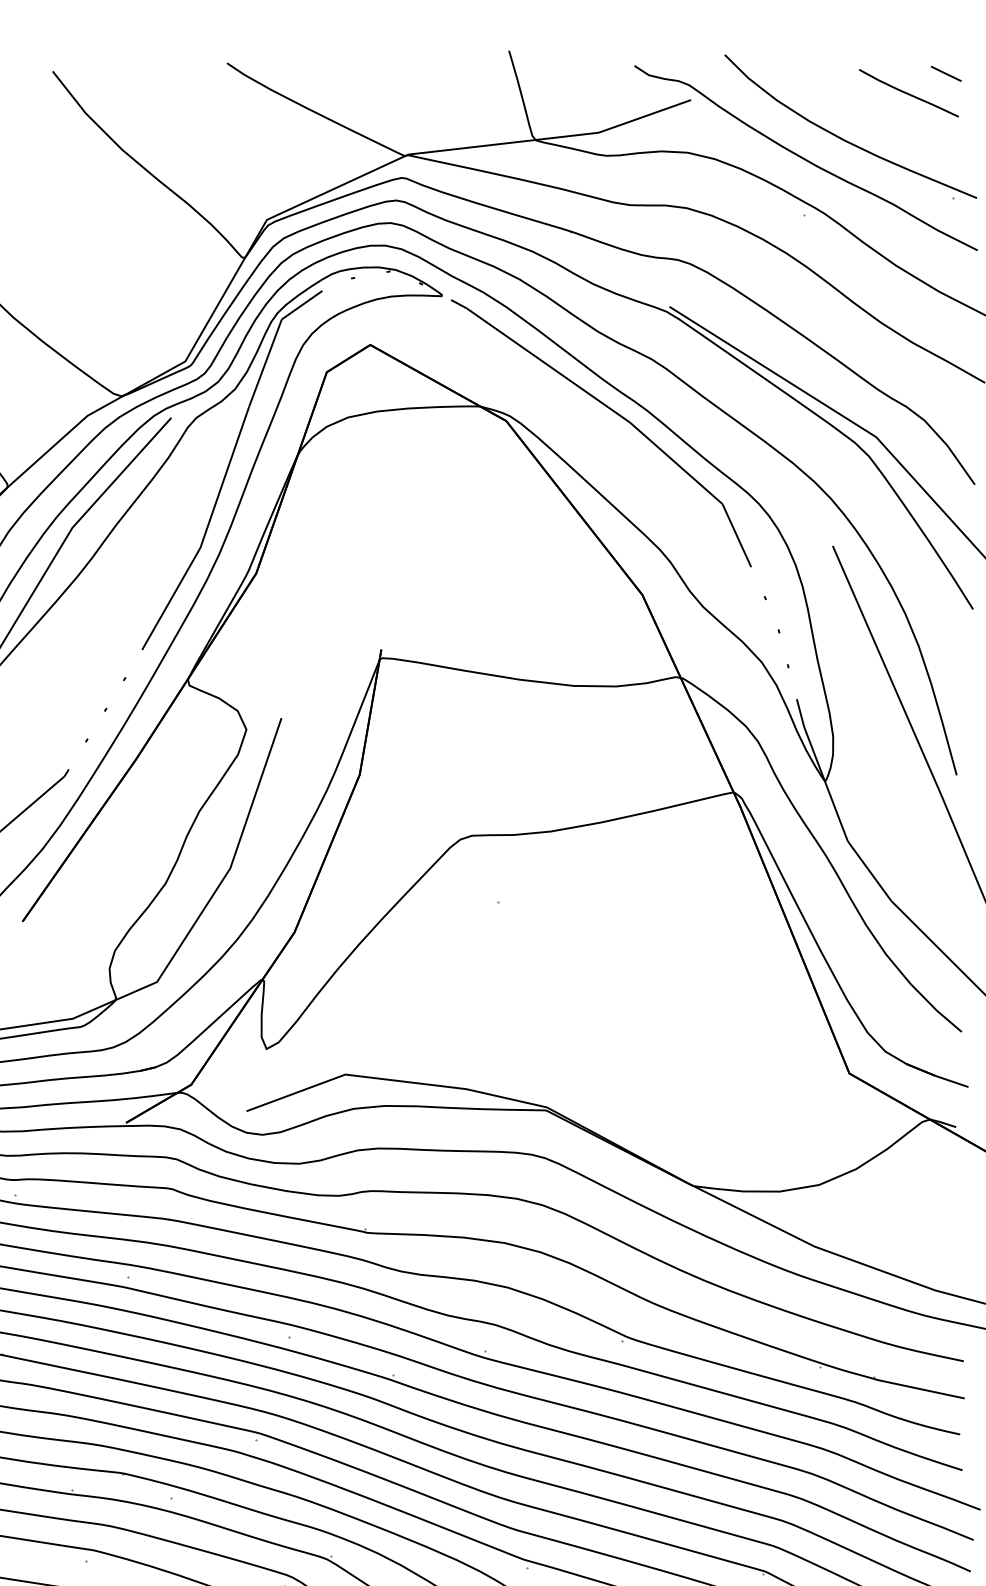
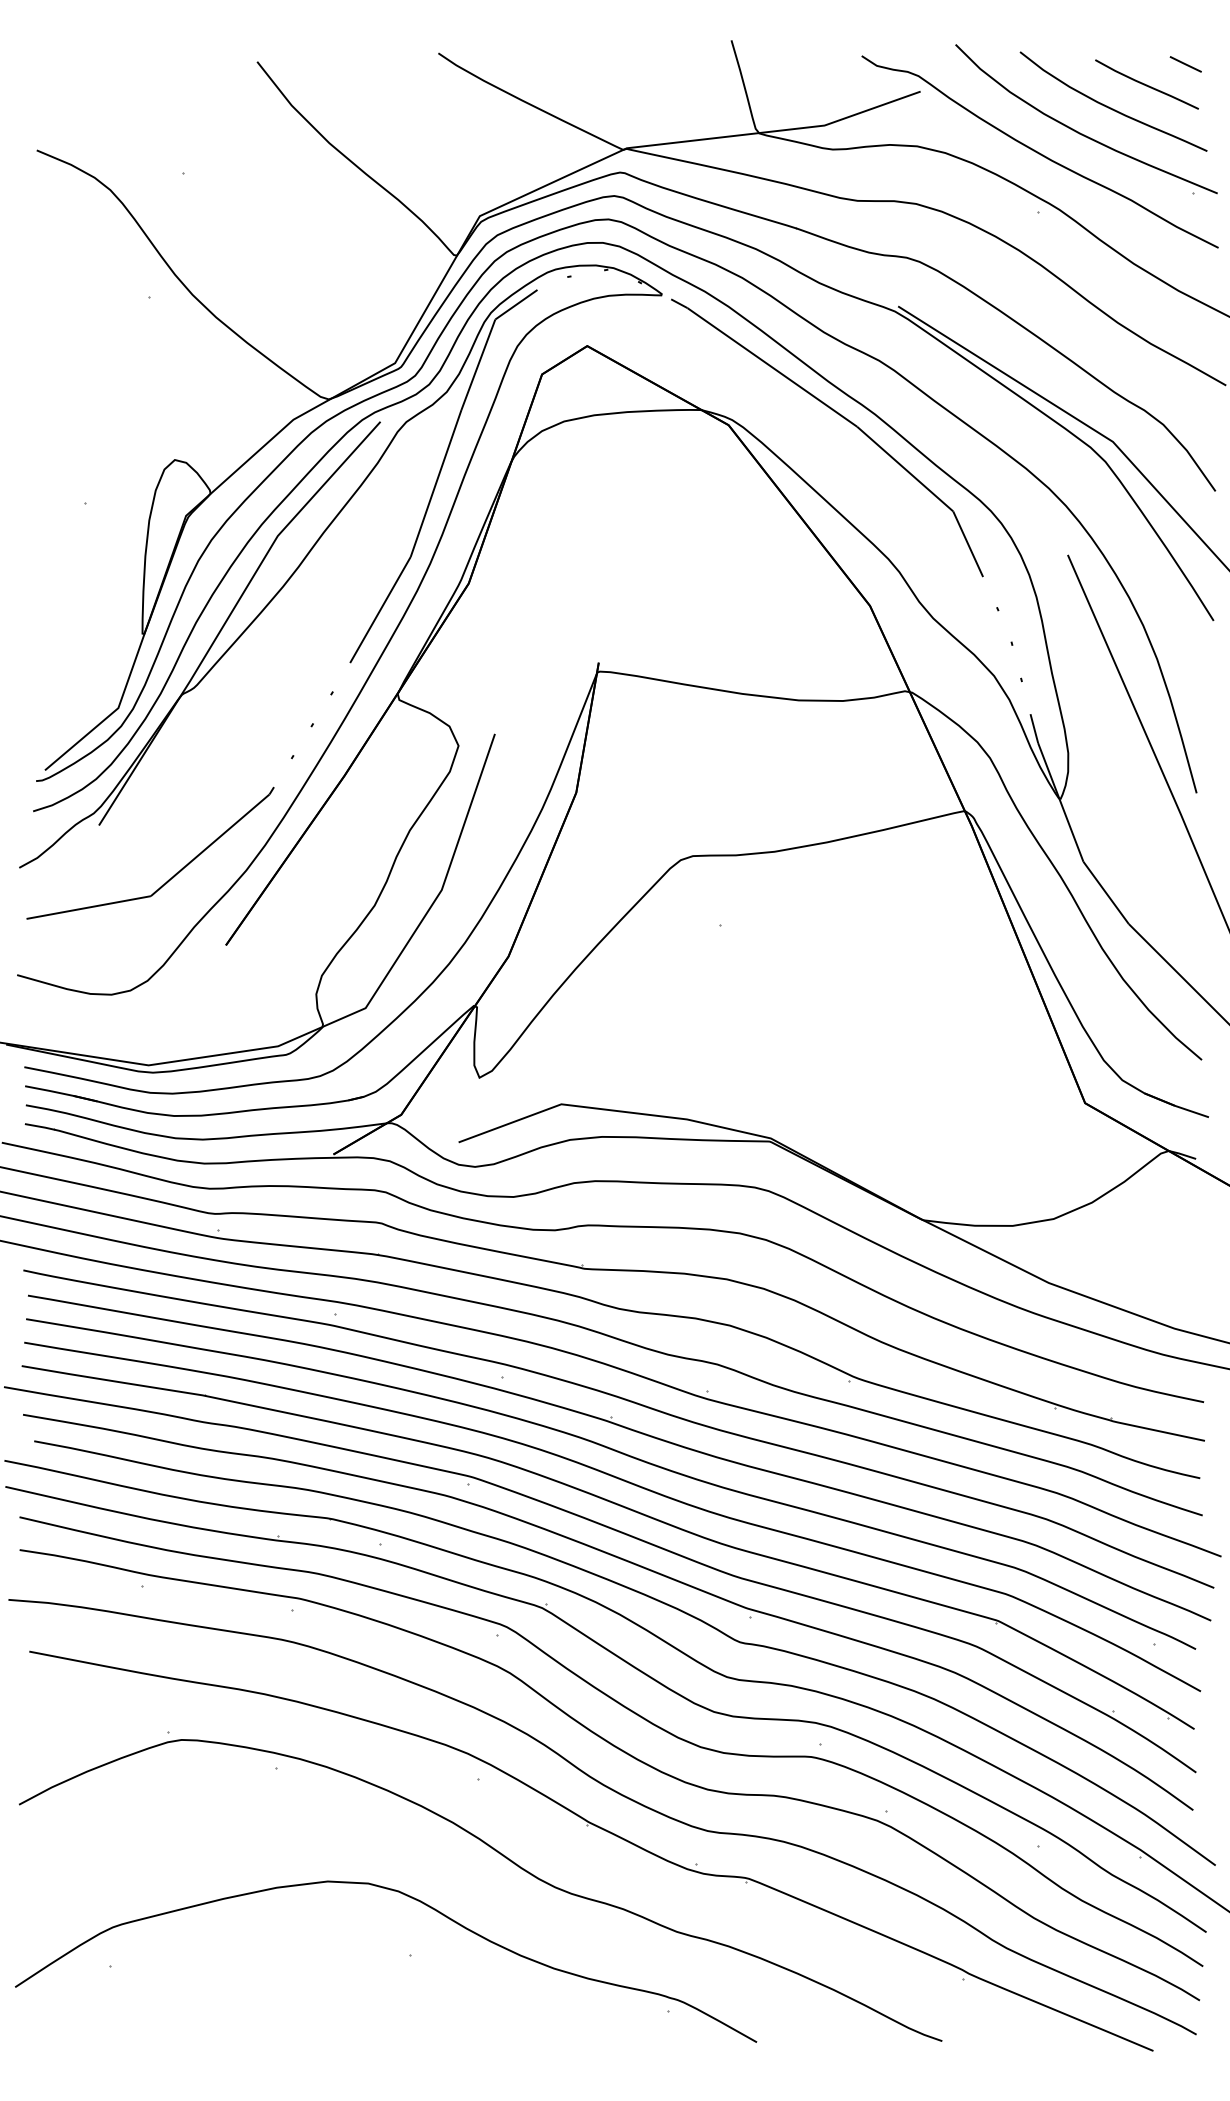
curve: (874, 115) -> (1111, 107), added

